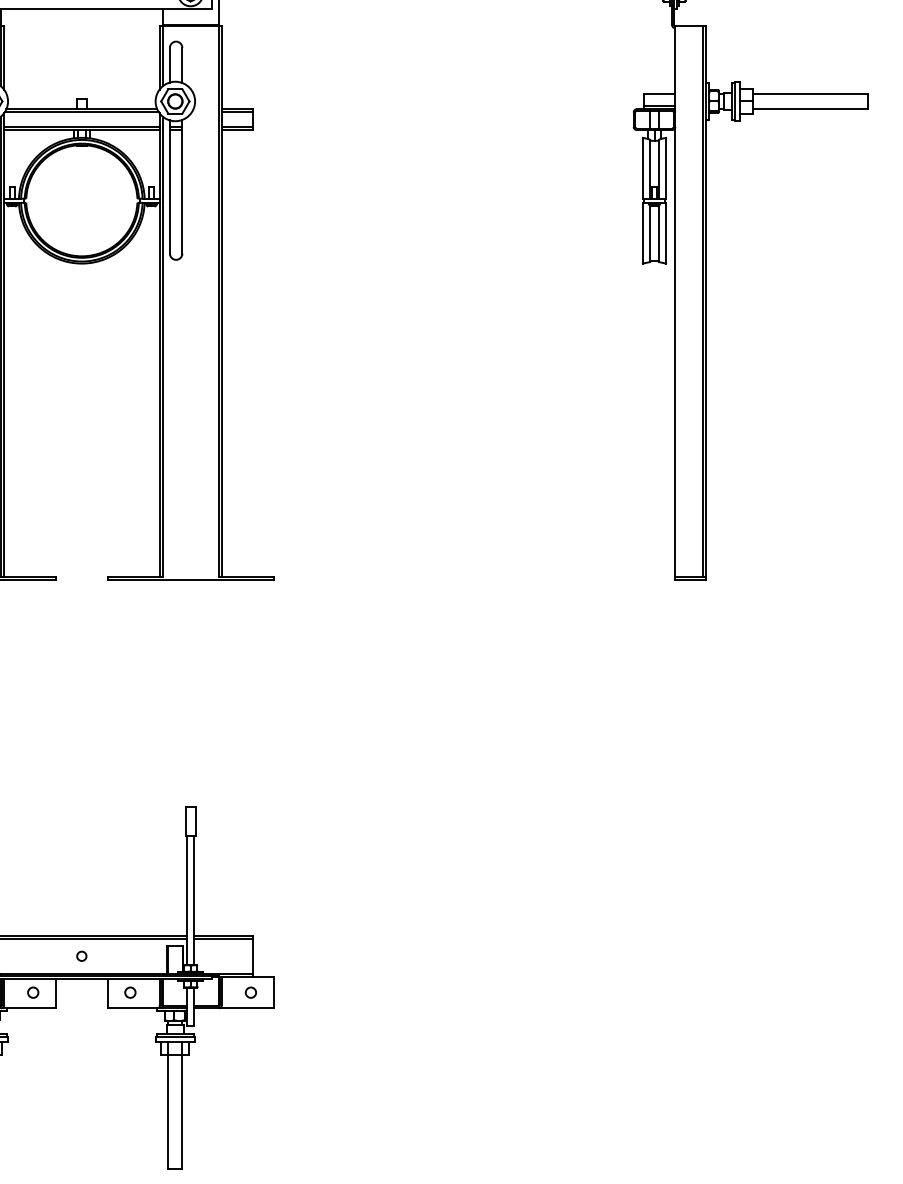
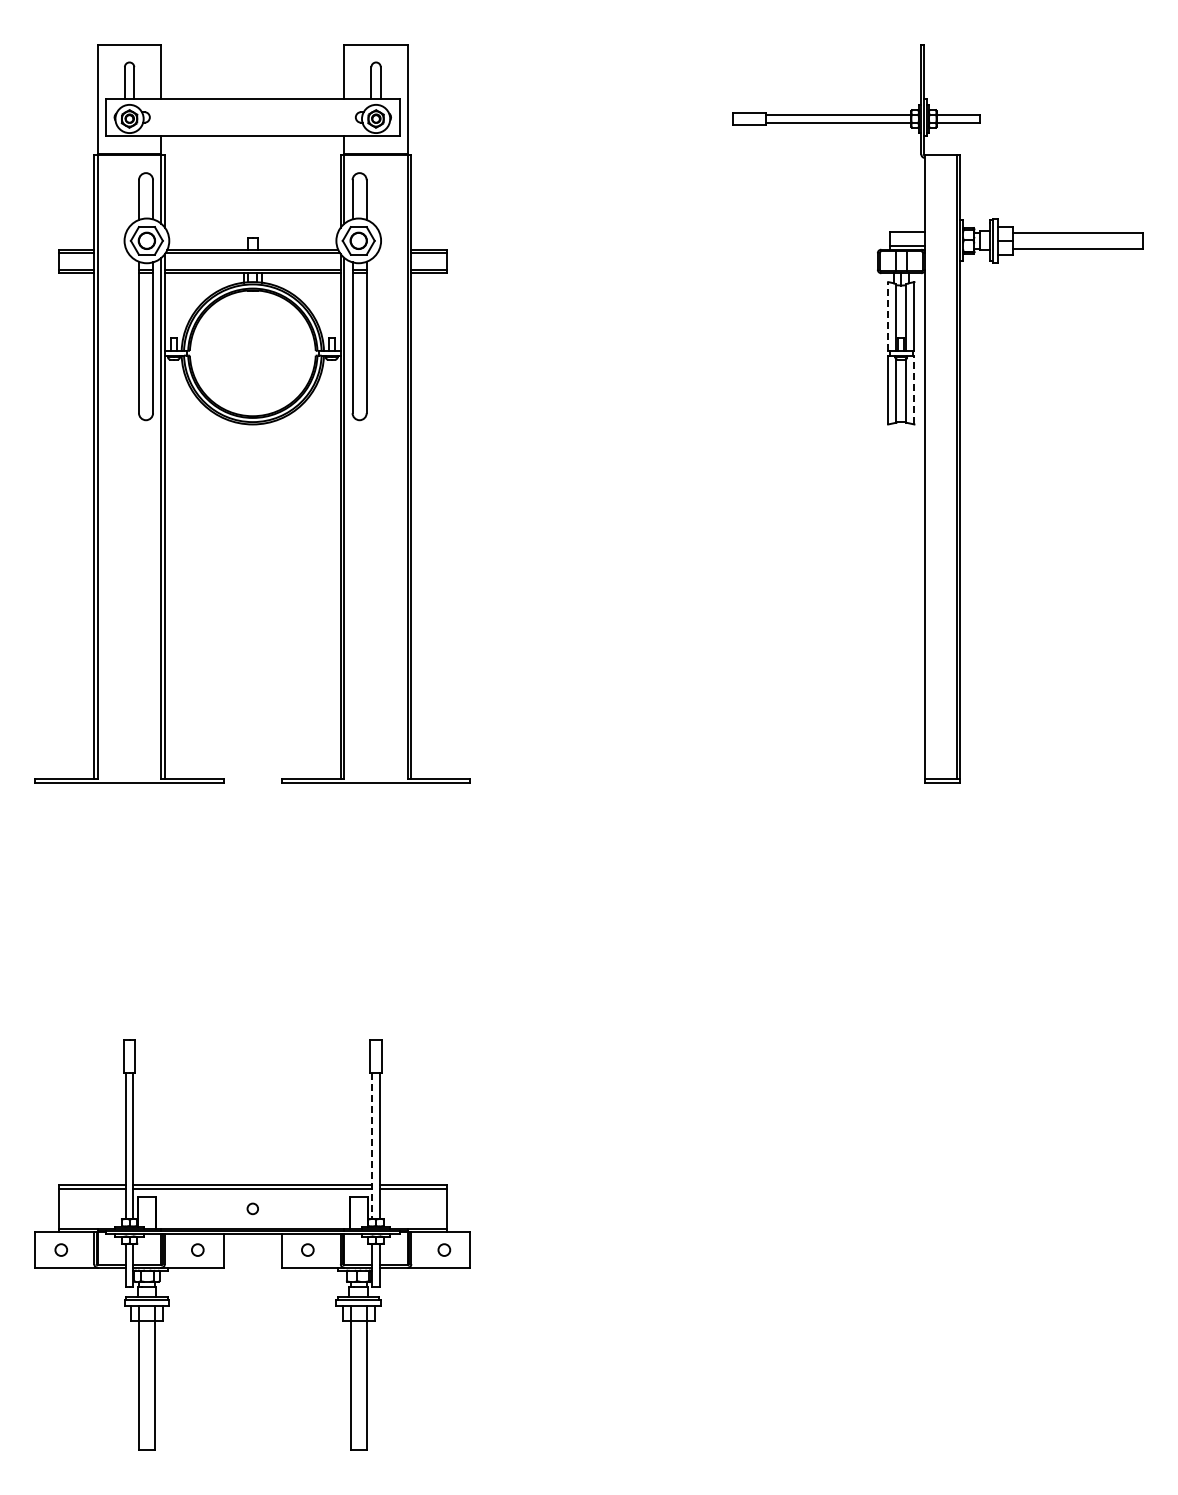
line: (643, 168) -> (888, 316), solid -> dashed
line: (666, 232) -> (914, 389), solid -> dashed
line: (187, 901) -> (372, 1146), solid -> dashed

